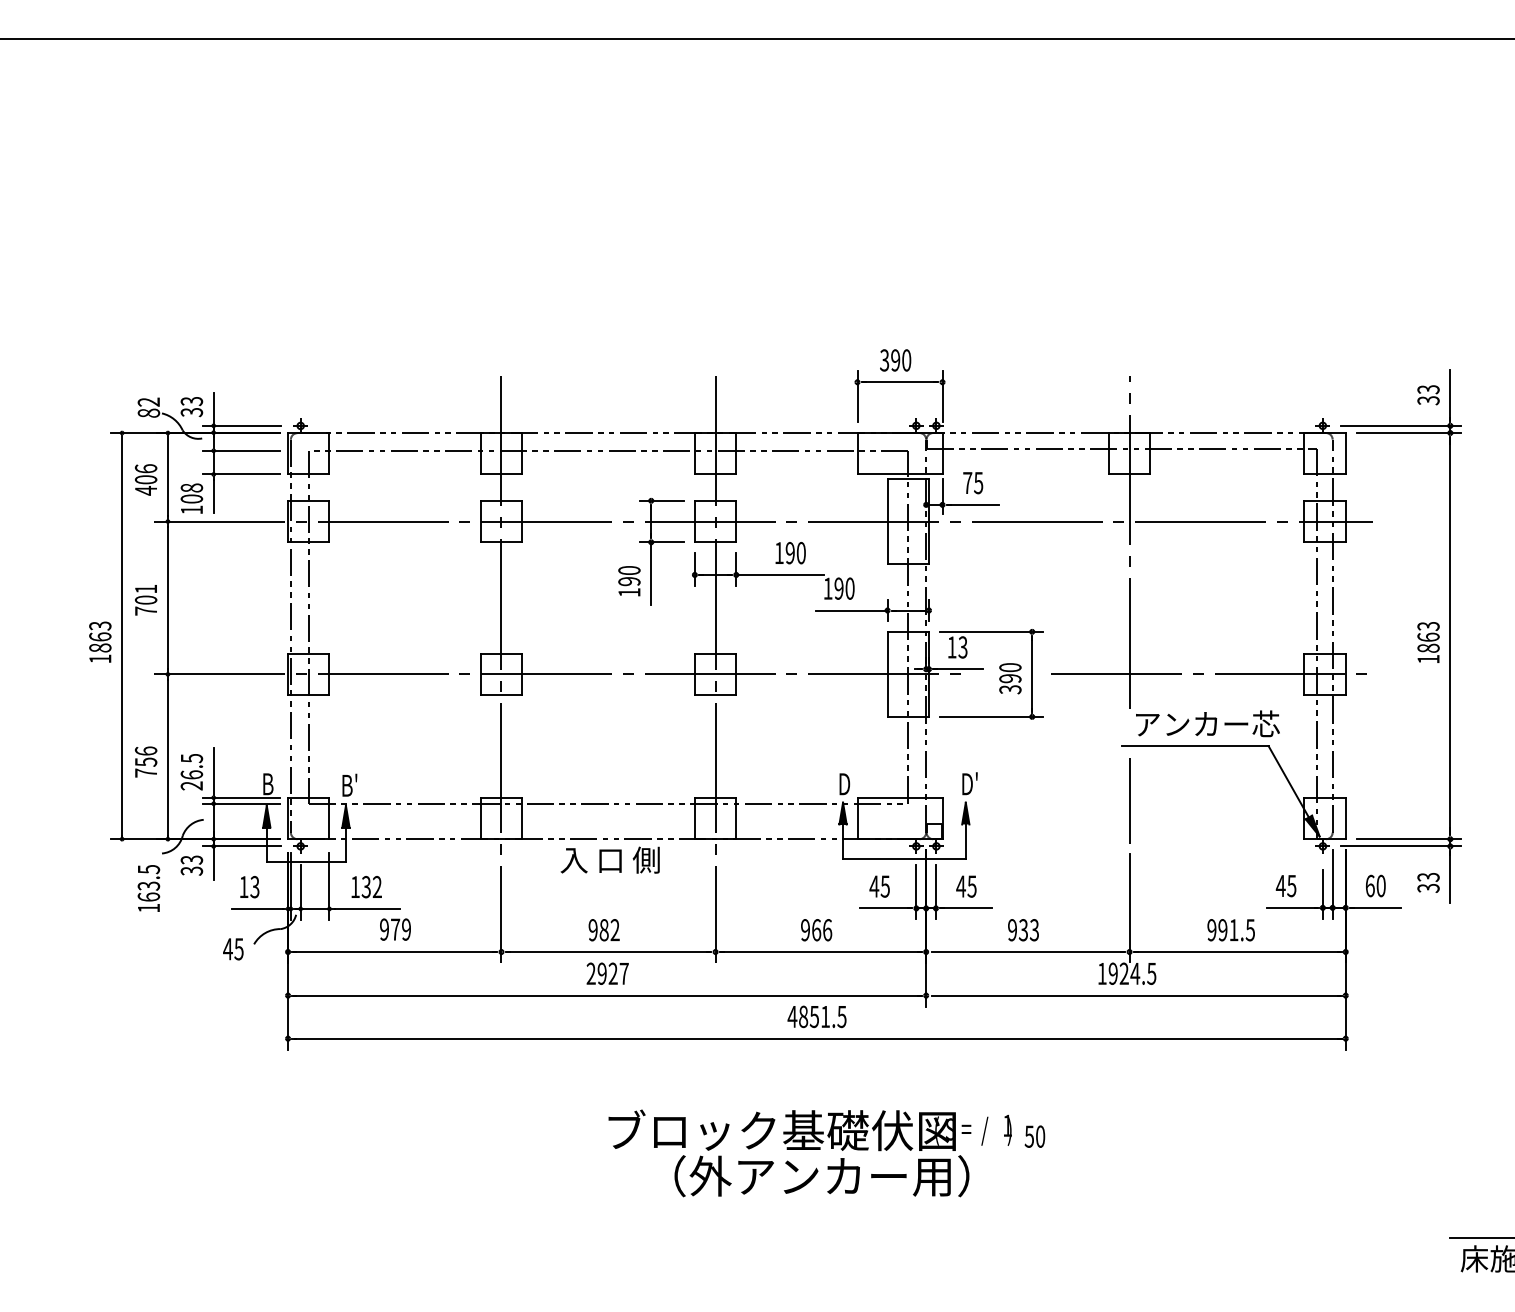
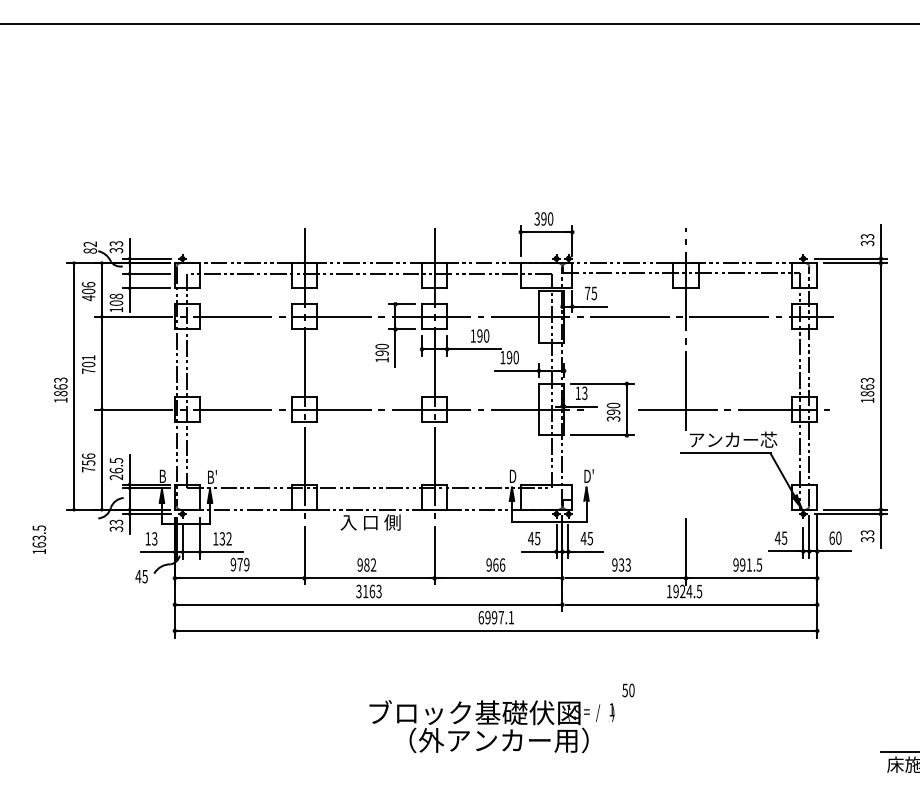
line: (1128, 800) -> (685, 486), removed
text: (149, 888) -> (39, 539), moved
text: (606, 973) -> (368, 591), 2927 -> 3163
text: (815, 1016) -> (495, 617), 4851.5 -> 6997.1
text: (809, 1153) -> (491, 726), moved

